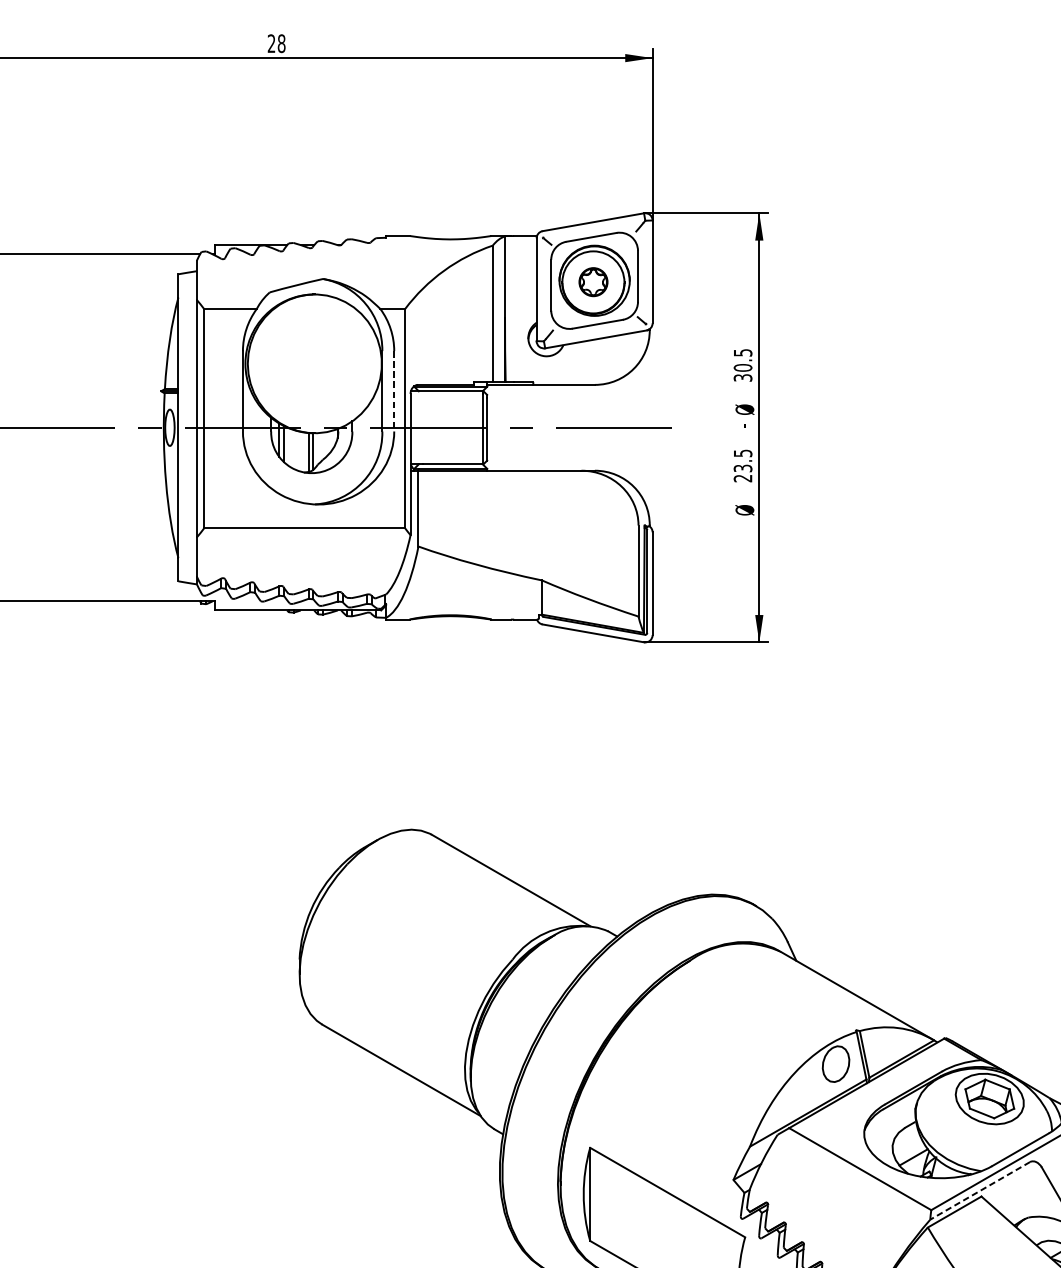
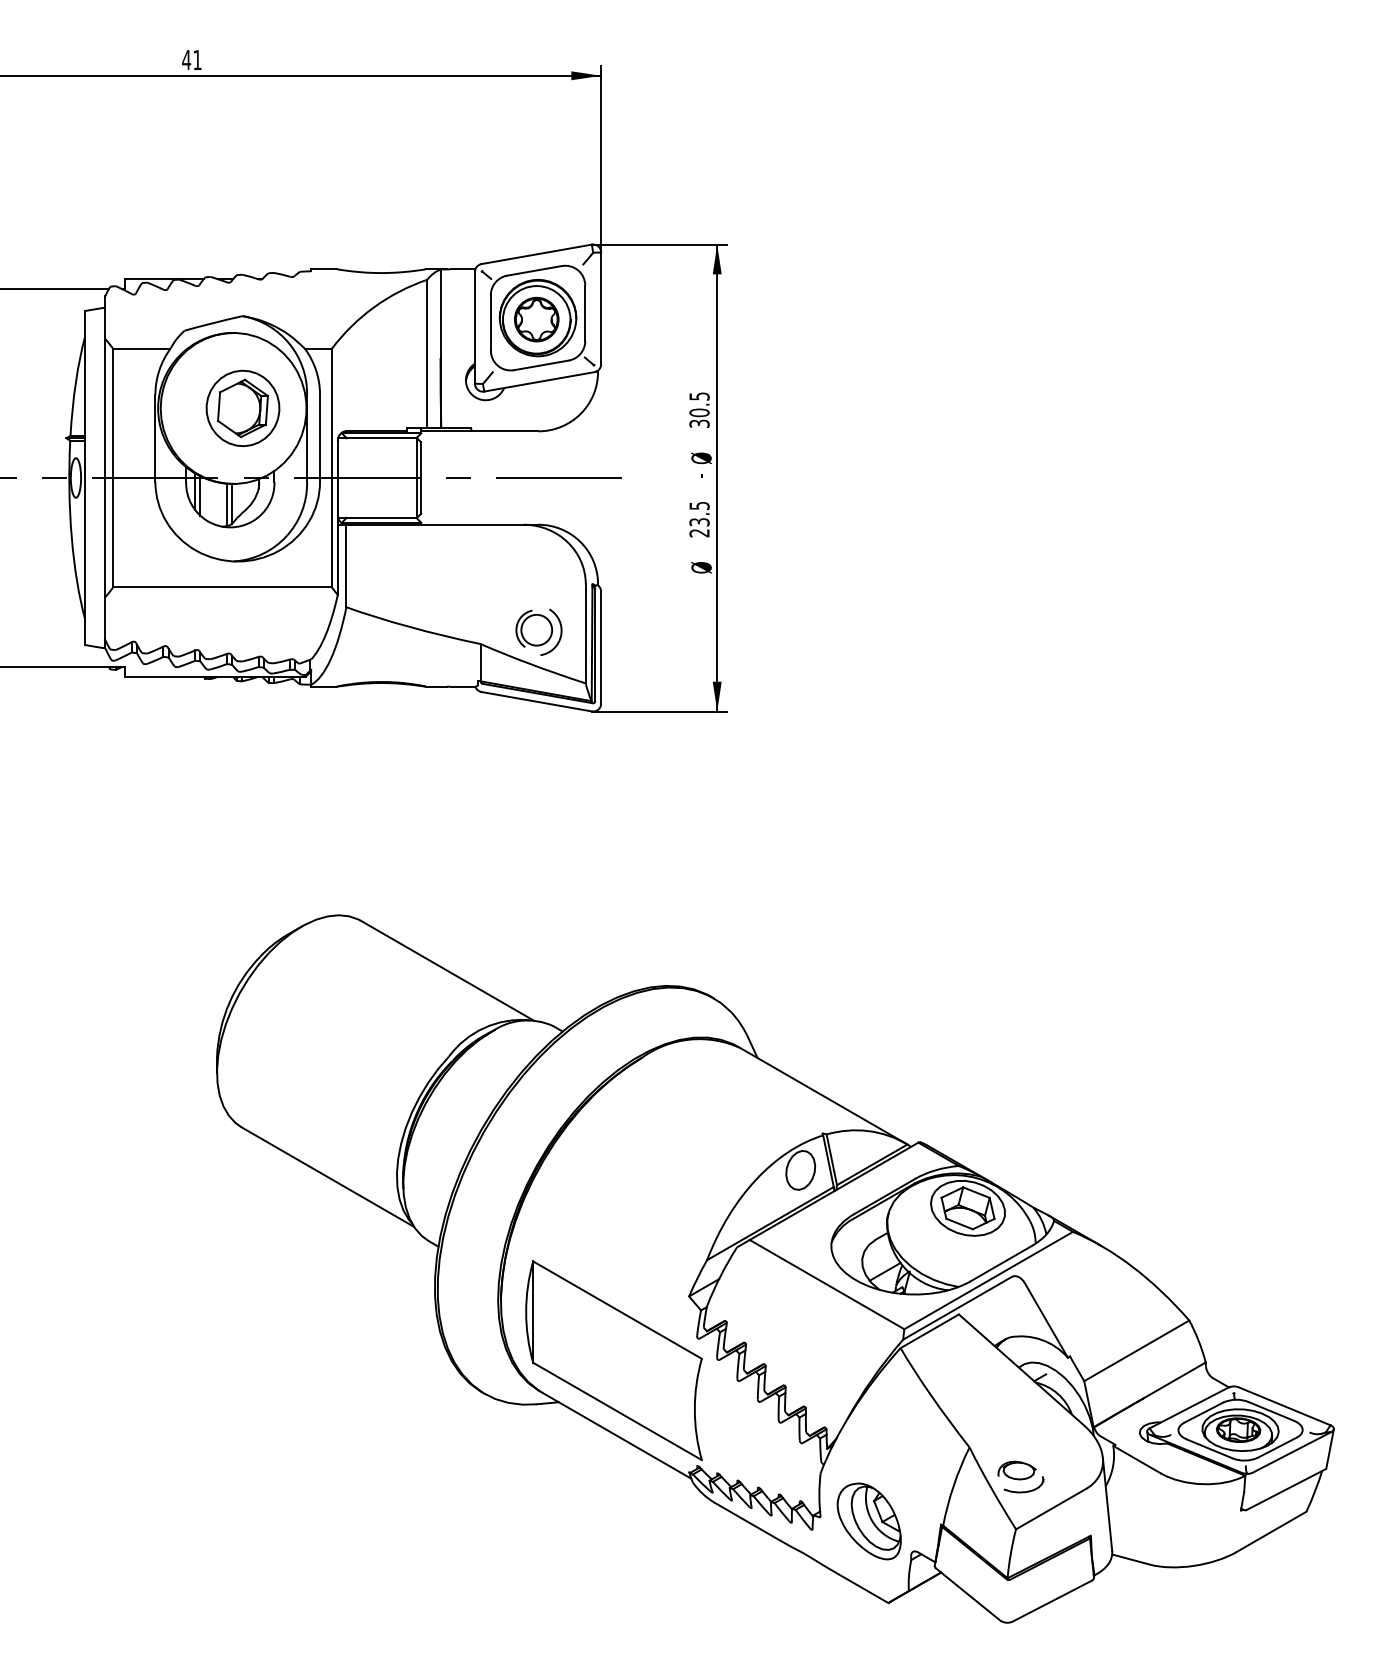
text: (276, 43) -> (191, 59), 28 -> 41
part: (593, 282) -> (536, 319), size x1.43
part: (322, 363) -> (242, 408), added
line: (394, 391) -> (320, 438), dashed -> solid
part: (595, 568) -> (538, 631), added
line: (980, 1191) -> (957, 1308), dashed -> solid

